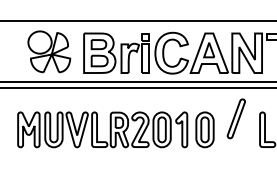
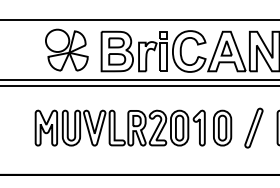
part: (235, 118) -> (253, 127), moved

